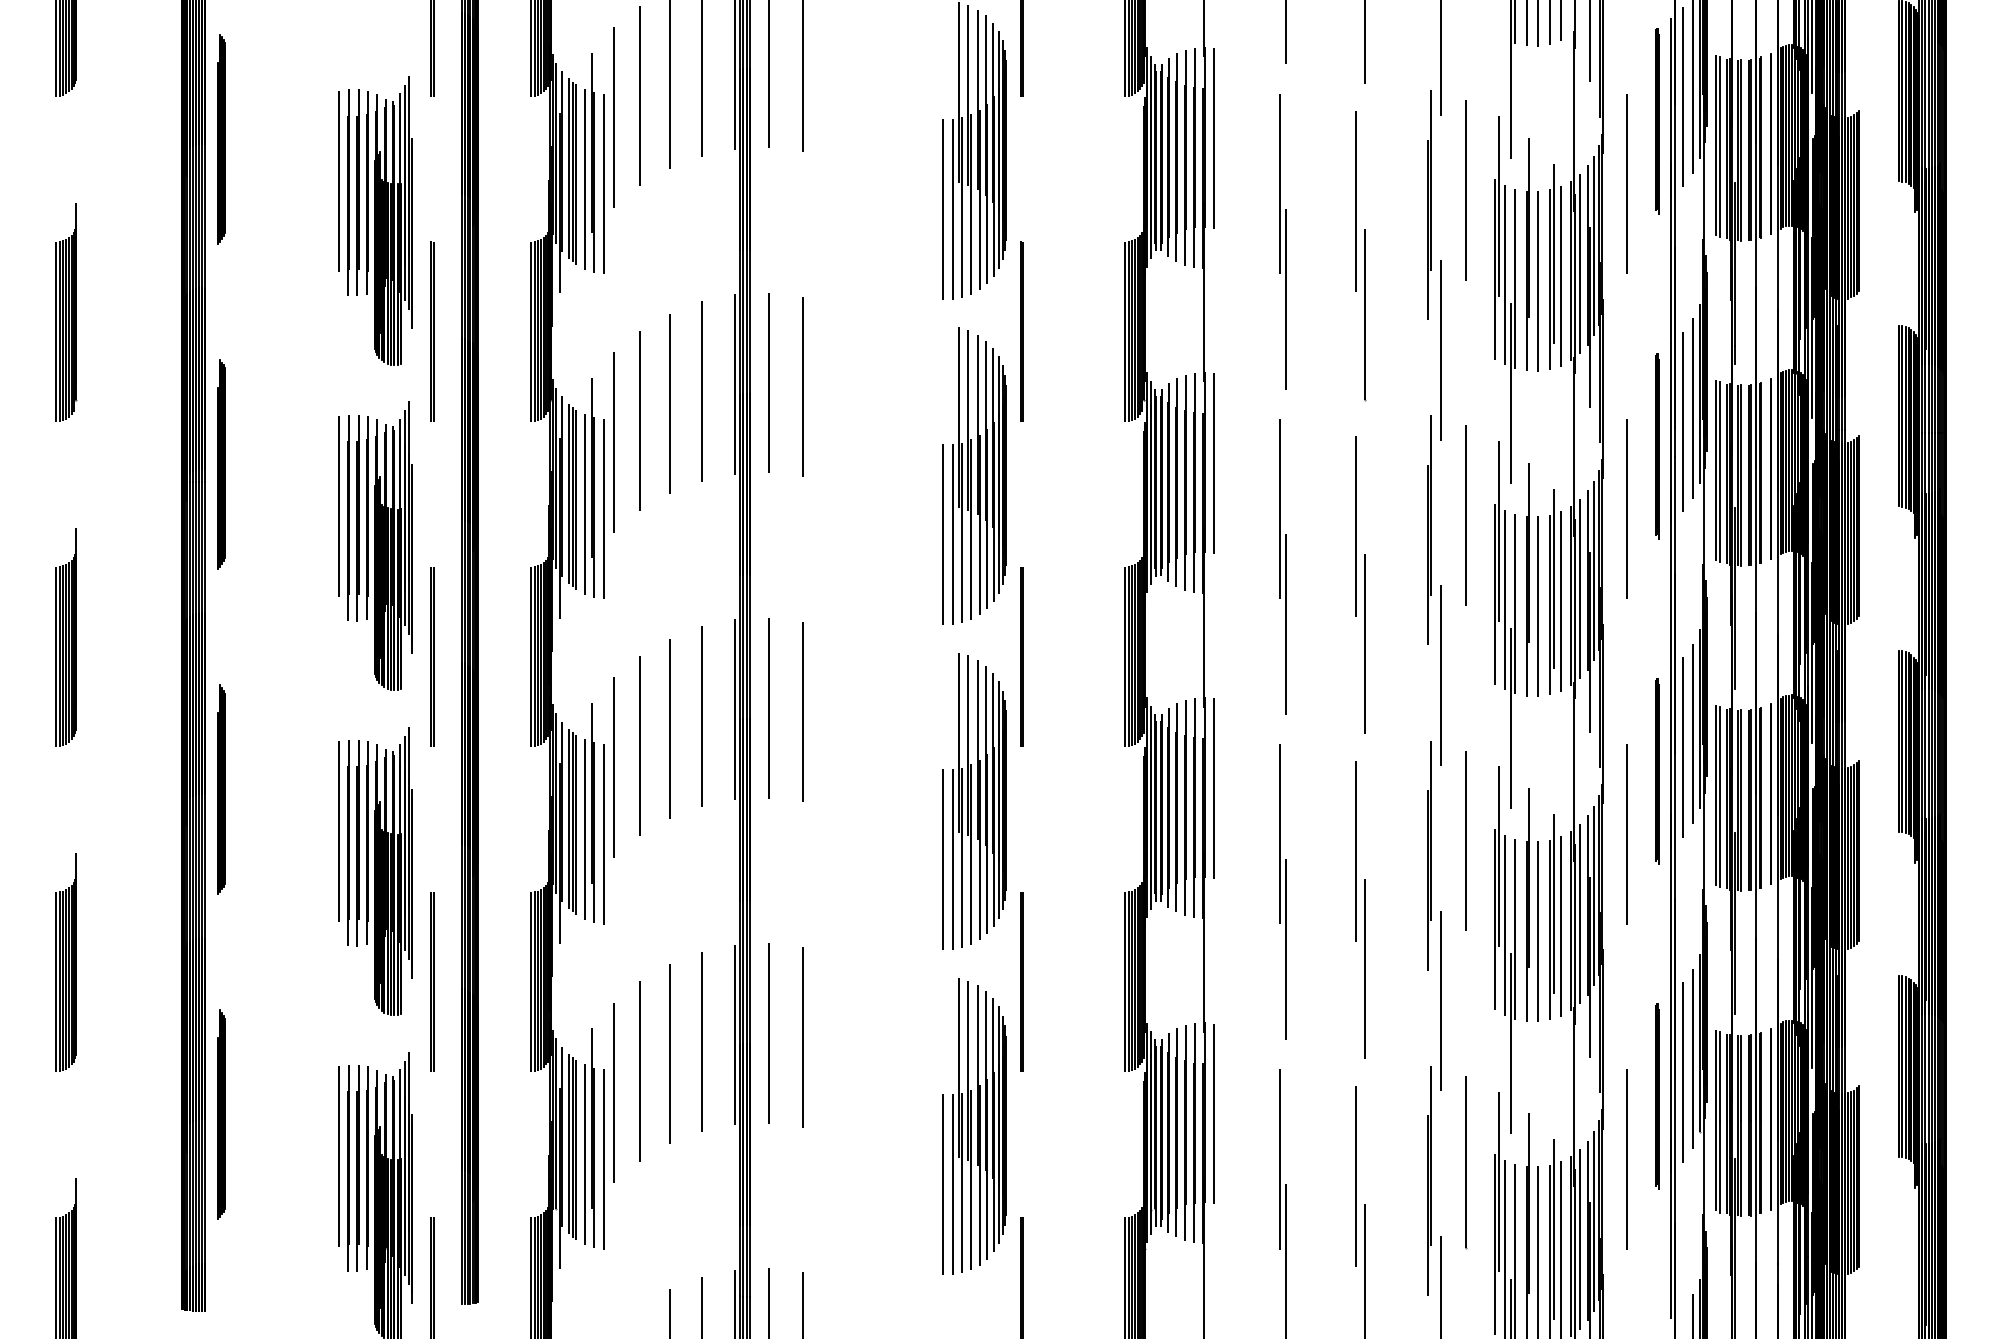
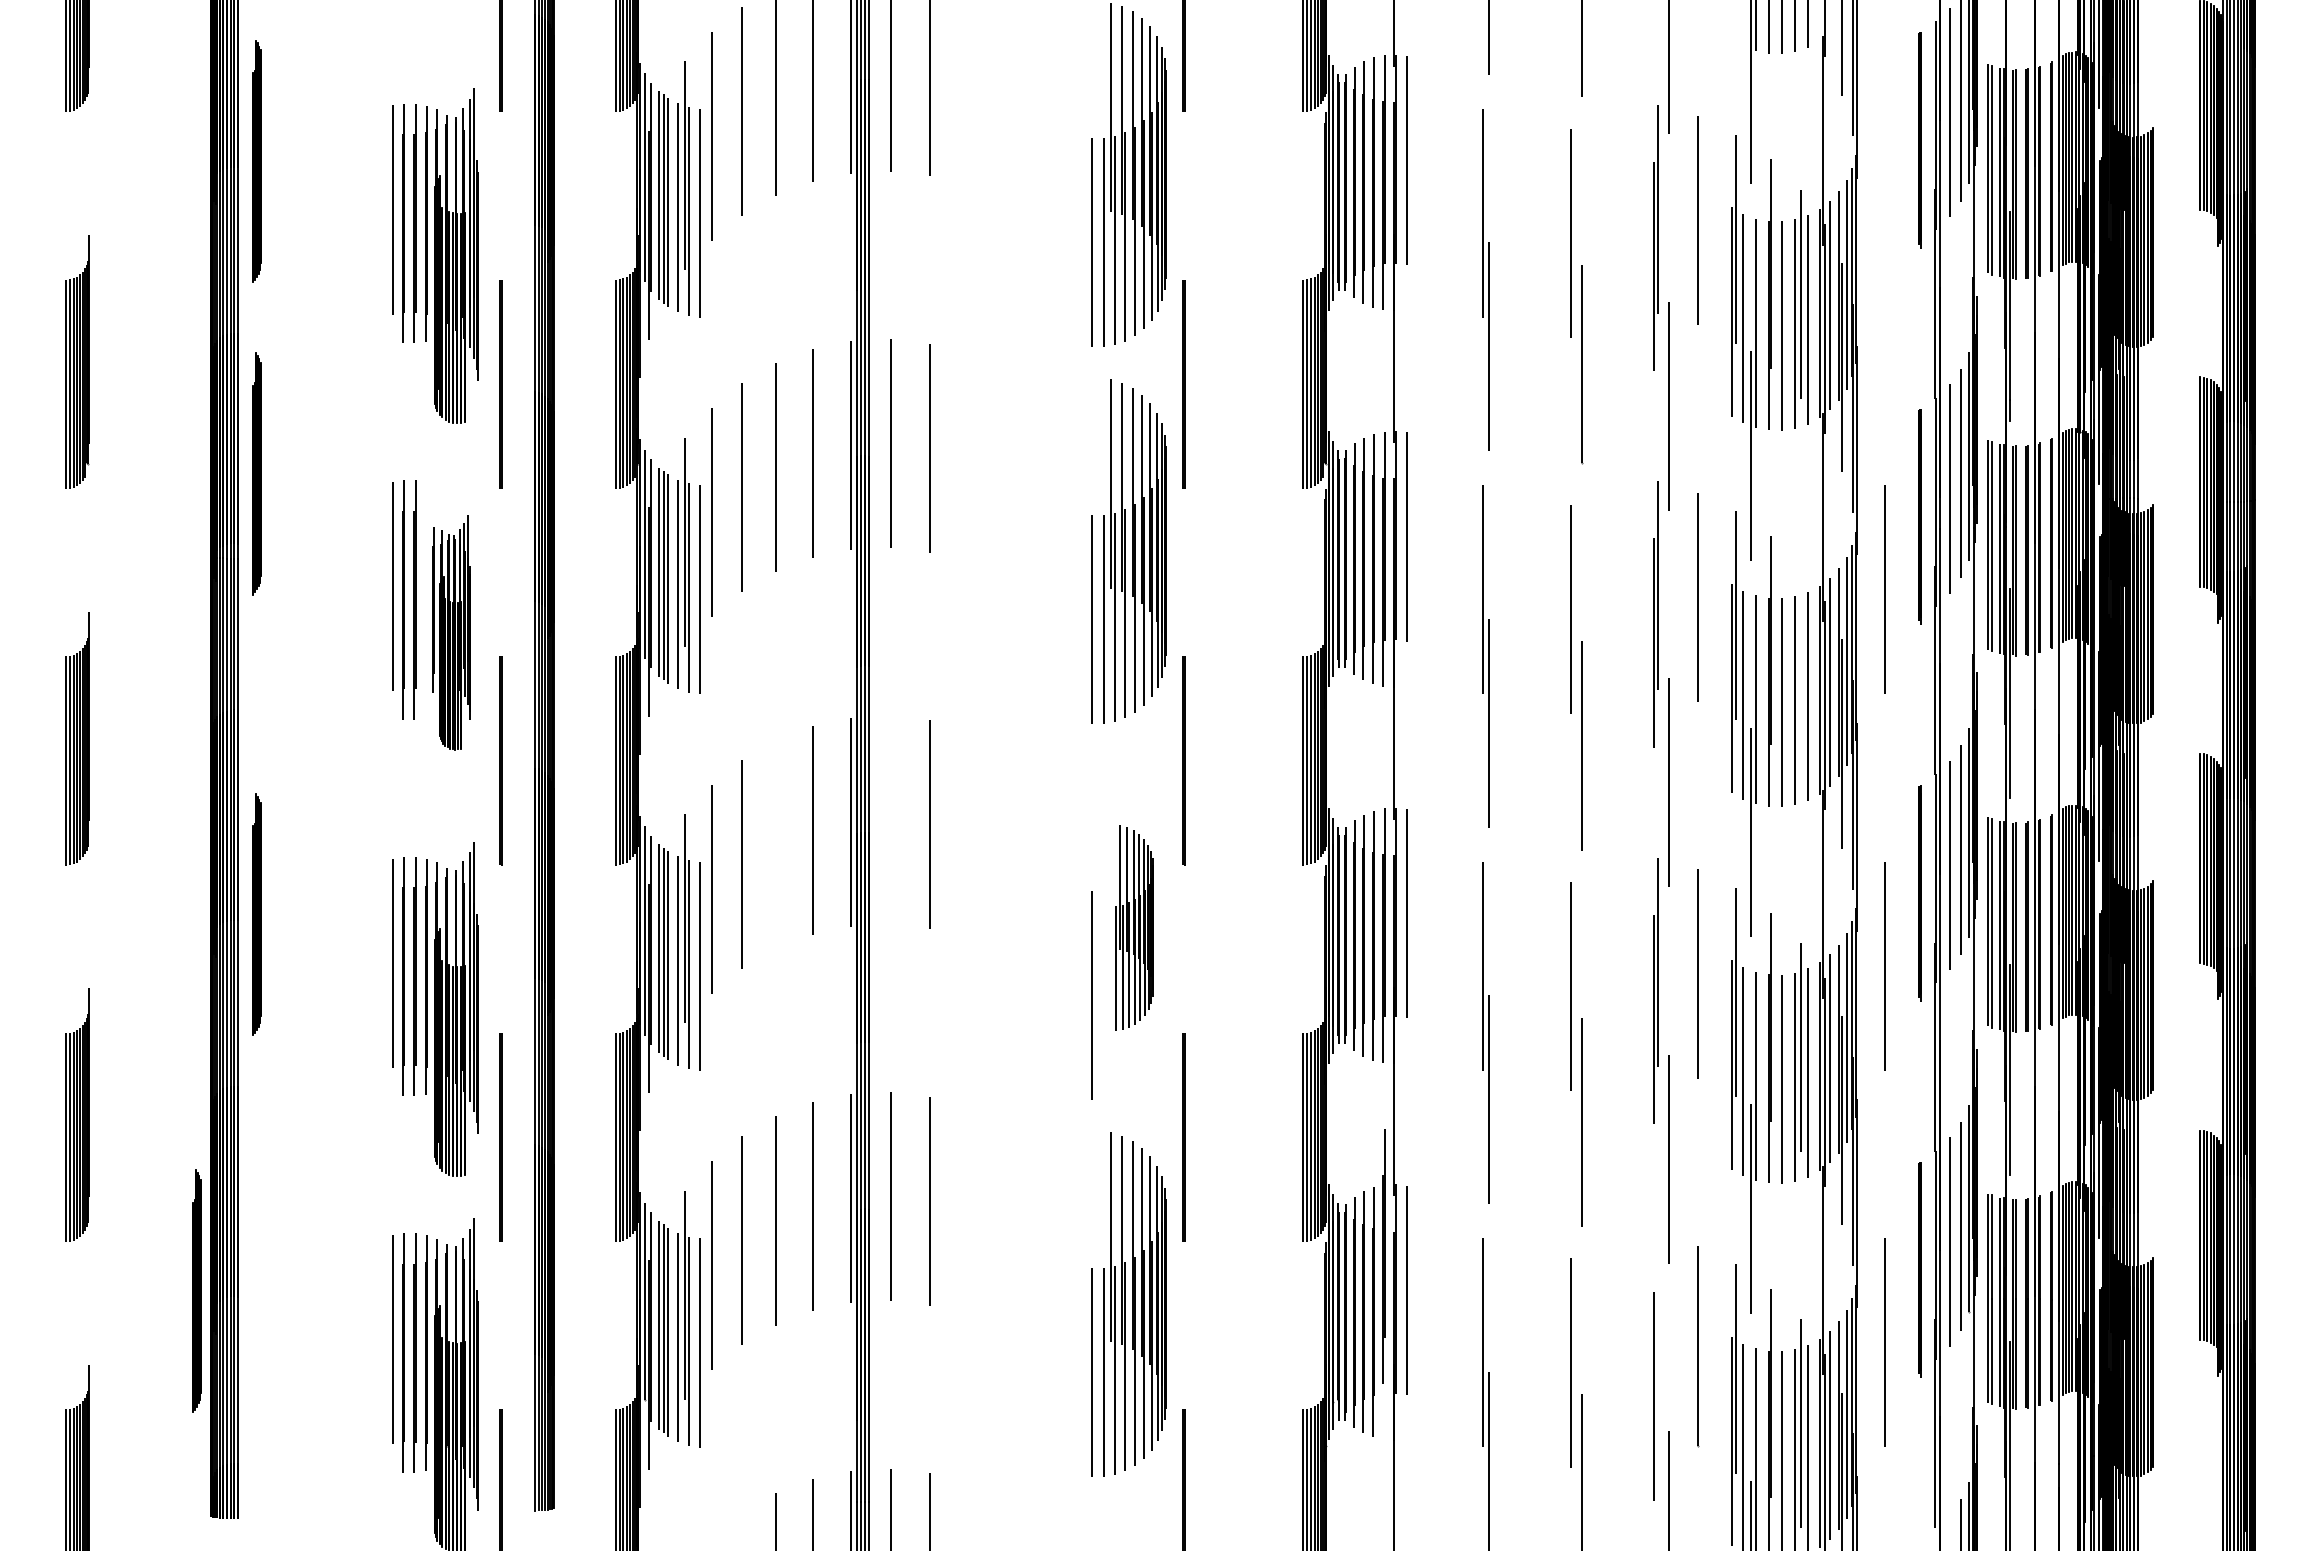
line: (1627, 183) -> (1885, 212), removed
part: (221, 464) -> (256, 473), moved
part: (389, 546) -> (451, 632), size x0.7
line: (1554, 578) -> (1800, 670), removed
line: (768, 707) -> (890, 819), removed
line: (670, 728) -> (776, 843), removed
part: (979, 800) -> (1134, 927), size x0.6
part: (221, 1114) -> (196, 1290), moved
line: (1194, 1133) -> (1383, 1256), moved
line: (1430, 1155) -> (1657, 1338), removed

